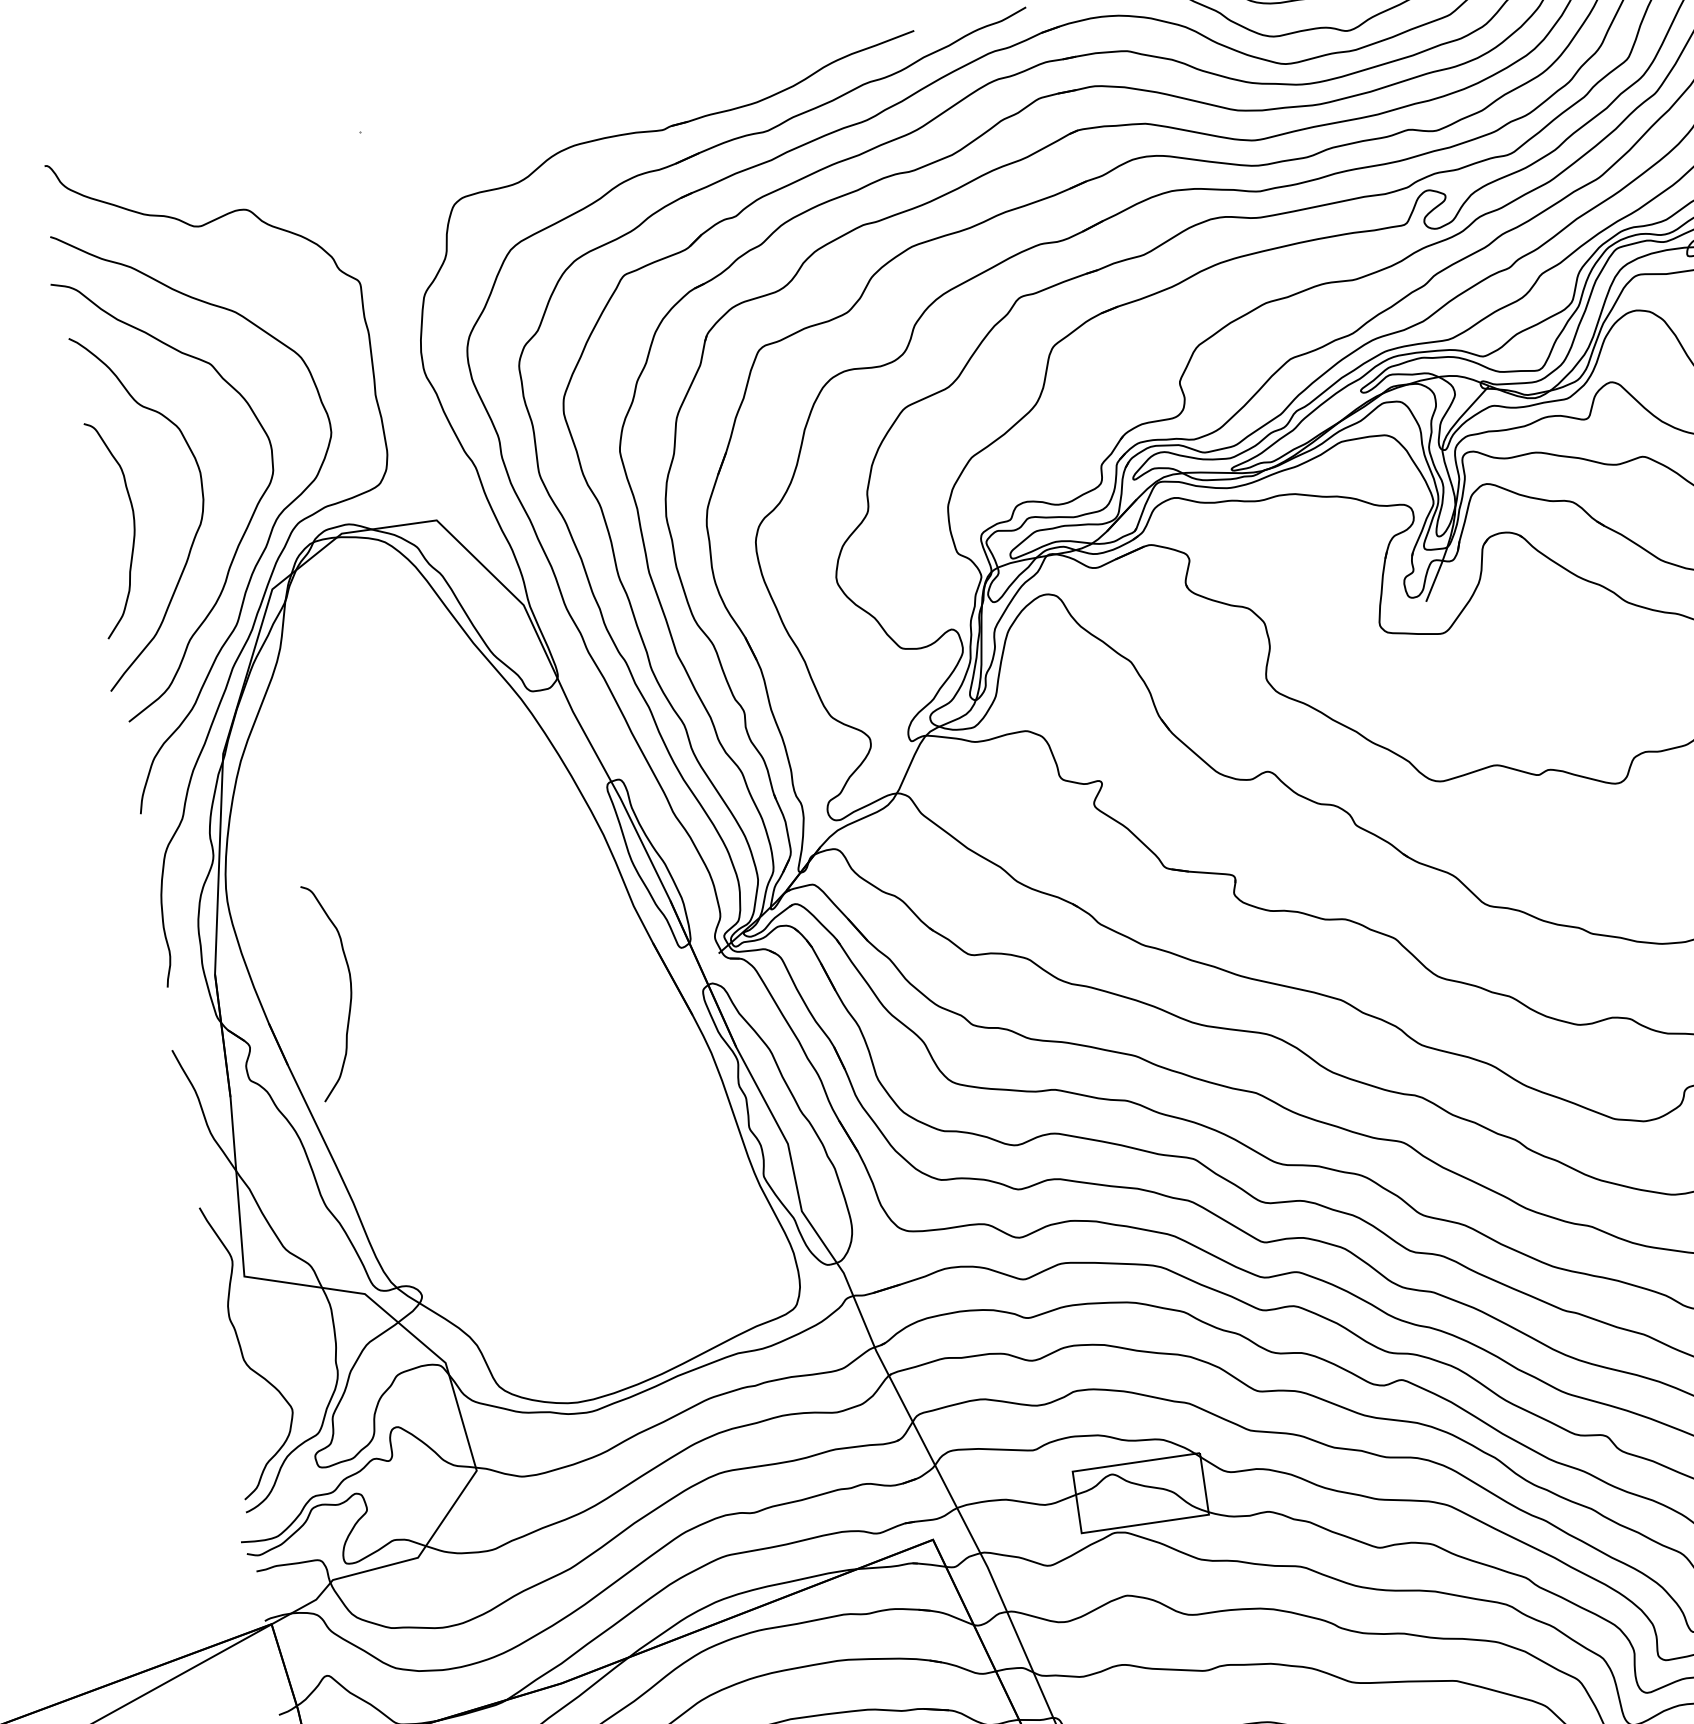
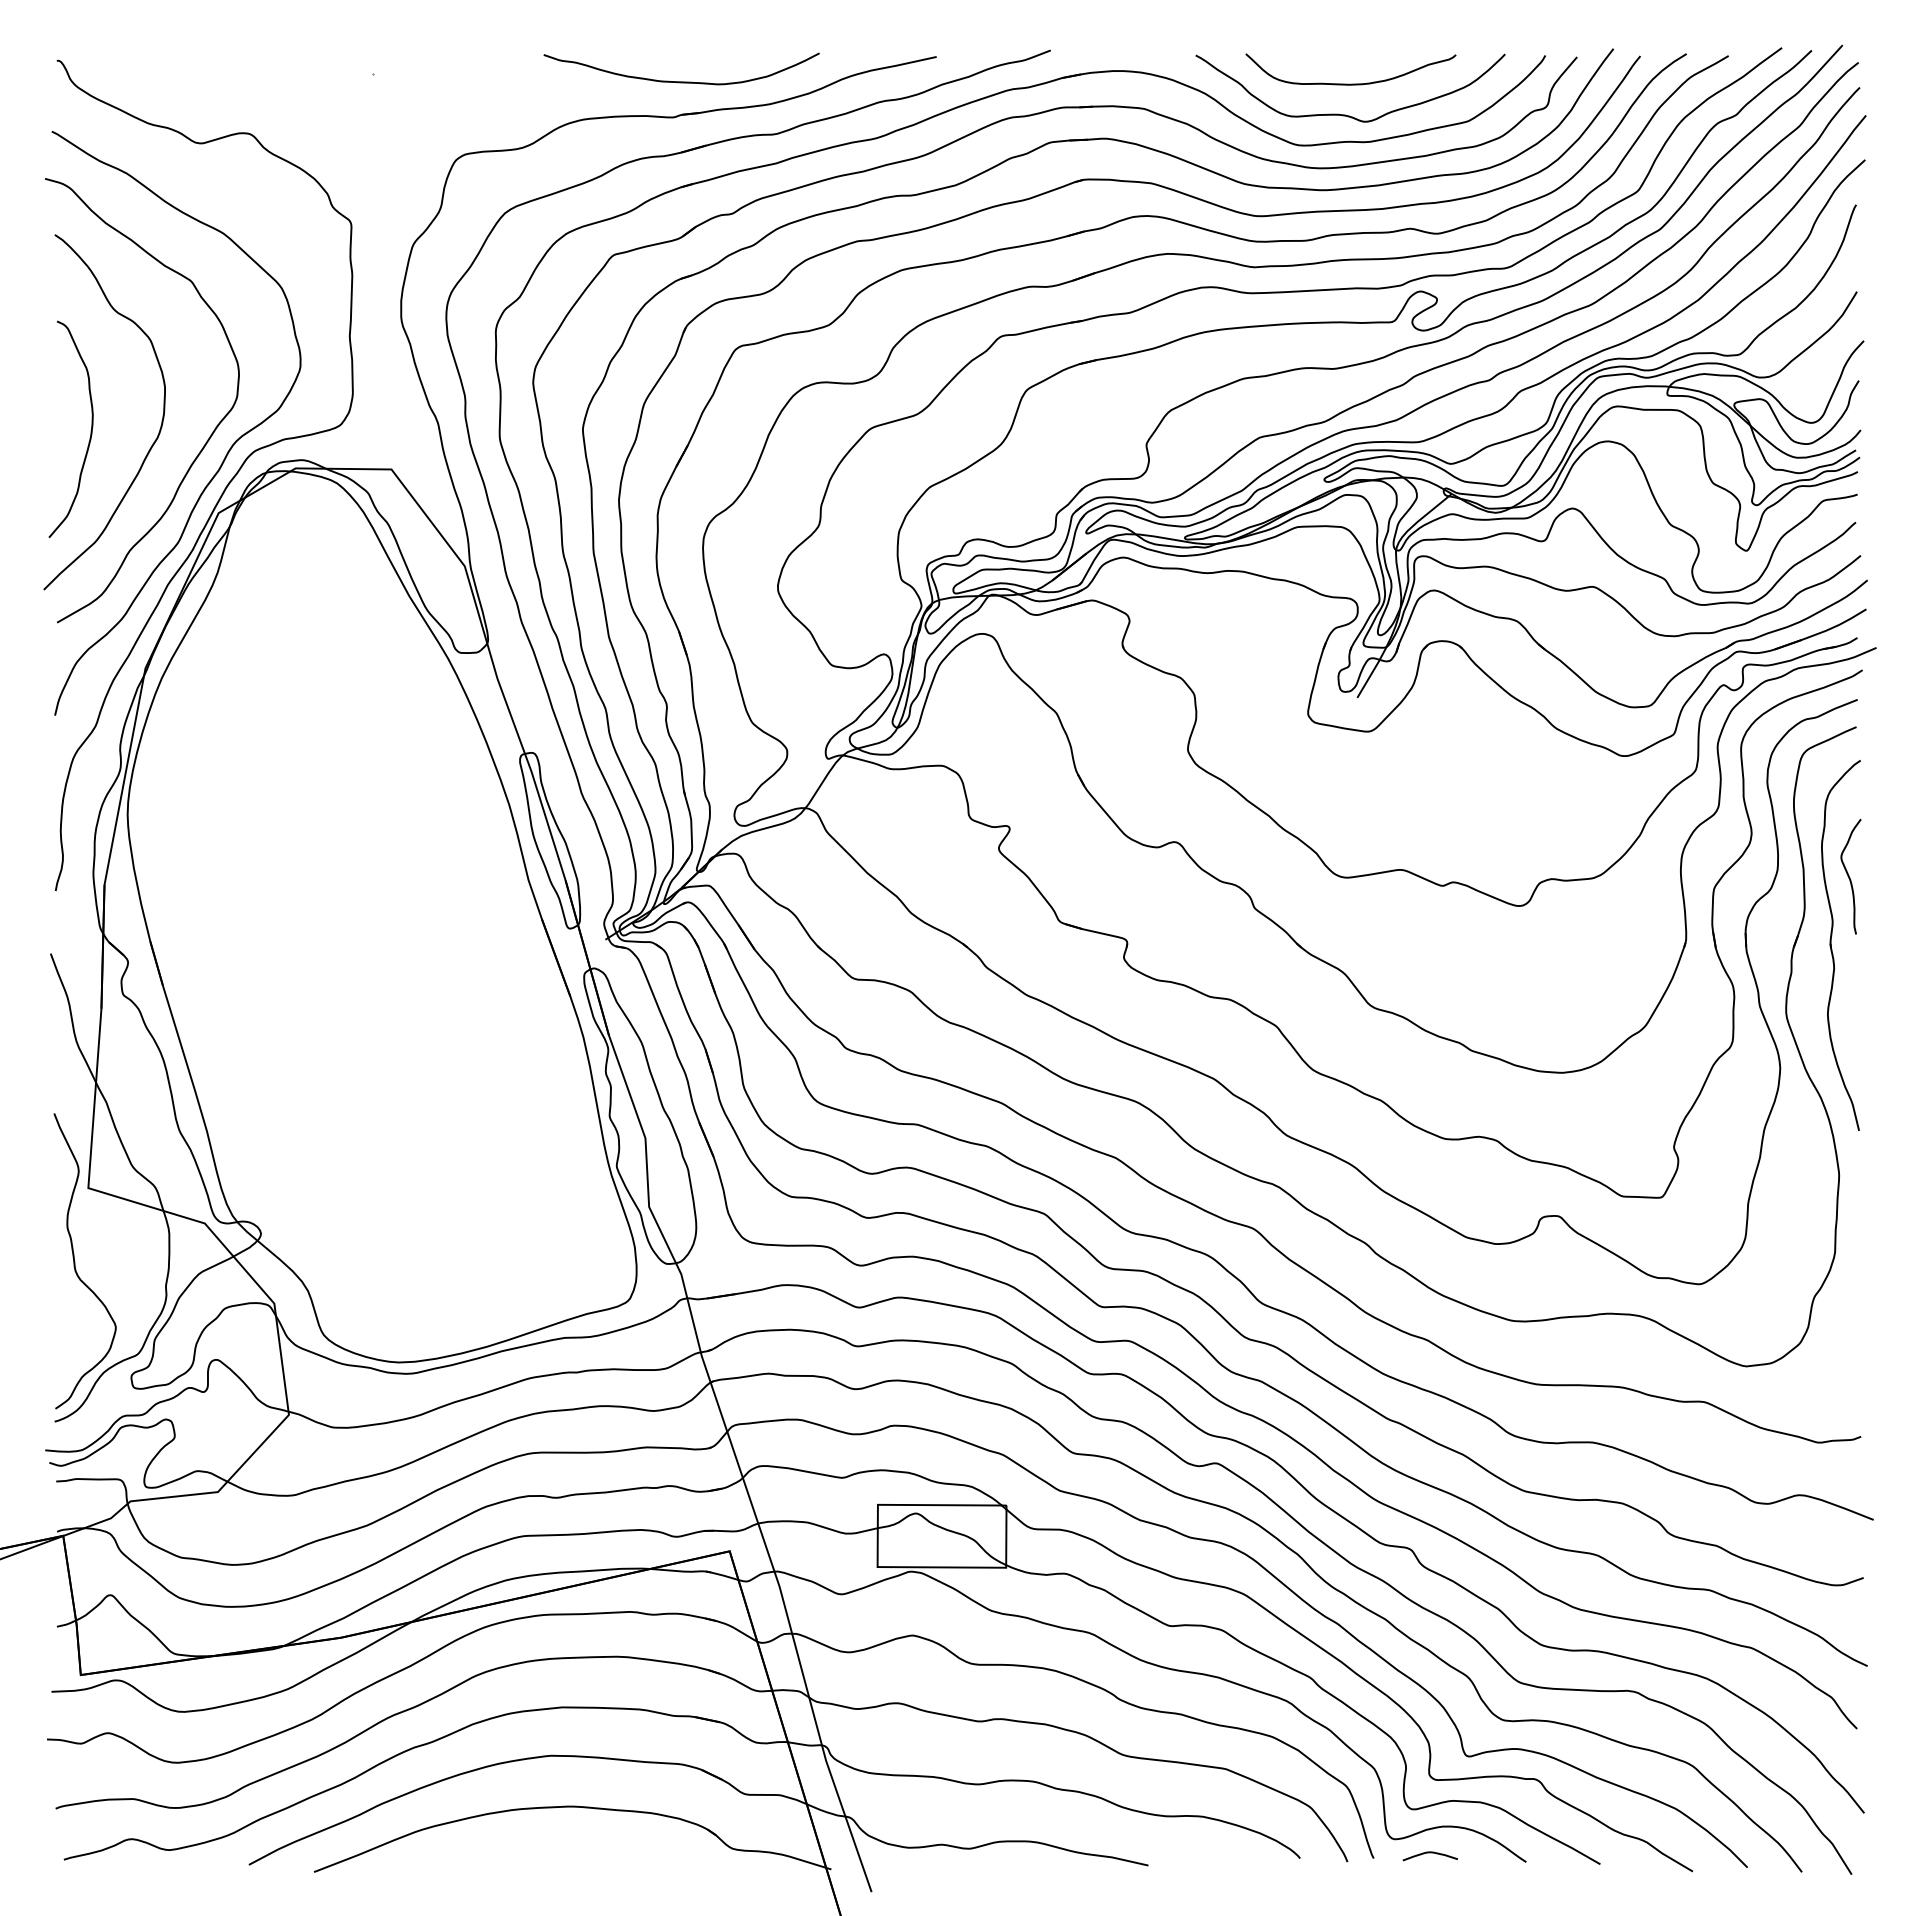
curve: (665, 93) -> (681, 81), added
curve: (349, 989) -> (235, 920), removed

